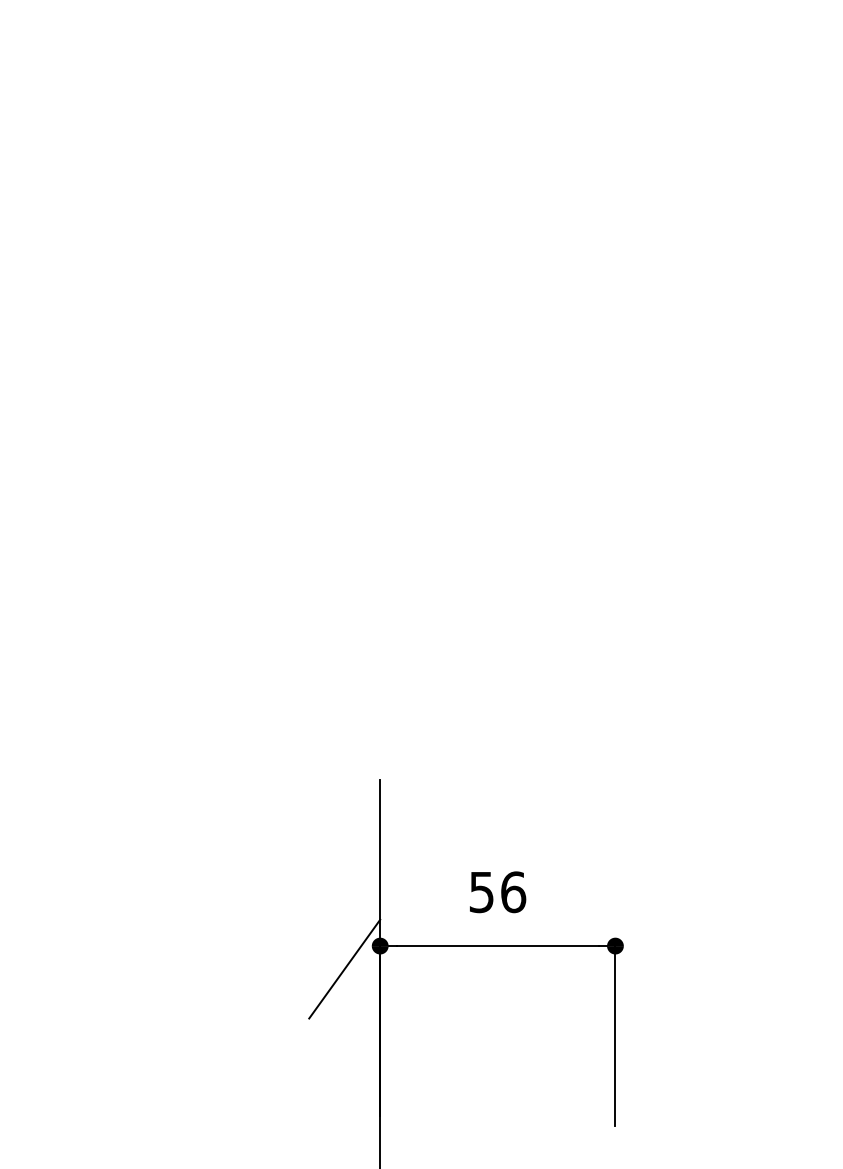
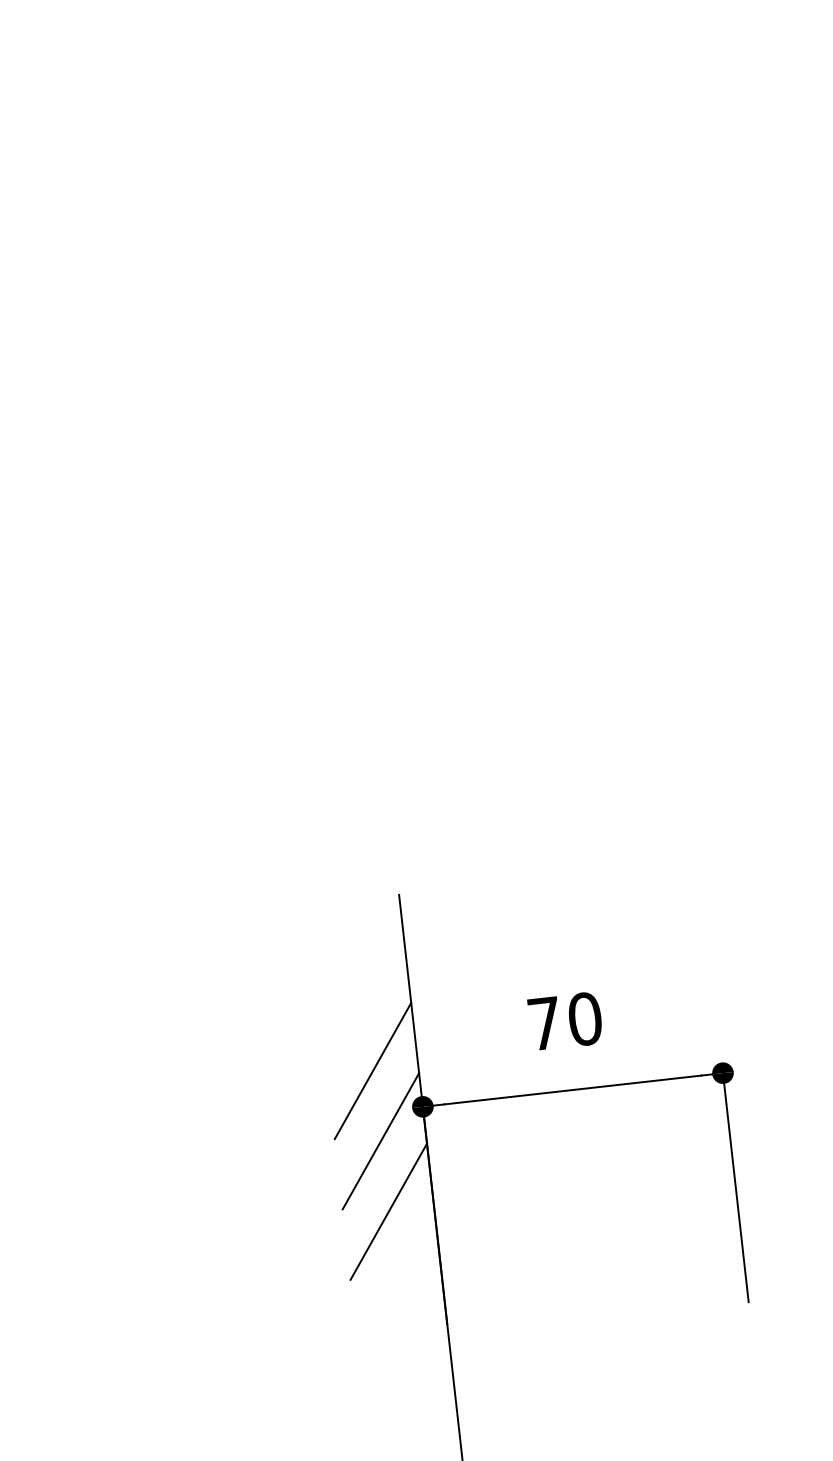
text: (497, 892) -> (564, 1021), 56 -> 70
line: (344, 913) -> (372, 1070), added
line: (344, 1023) -> (388, 1210), added

